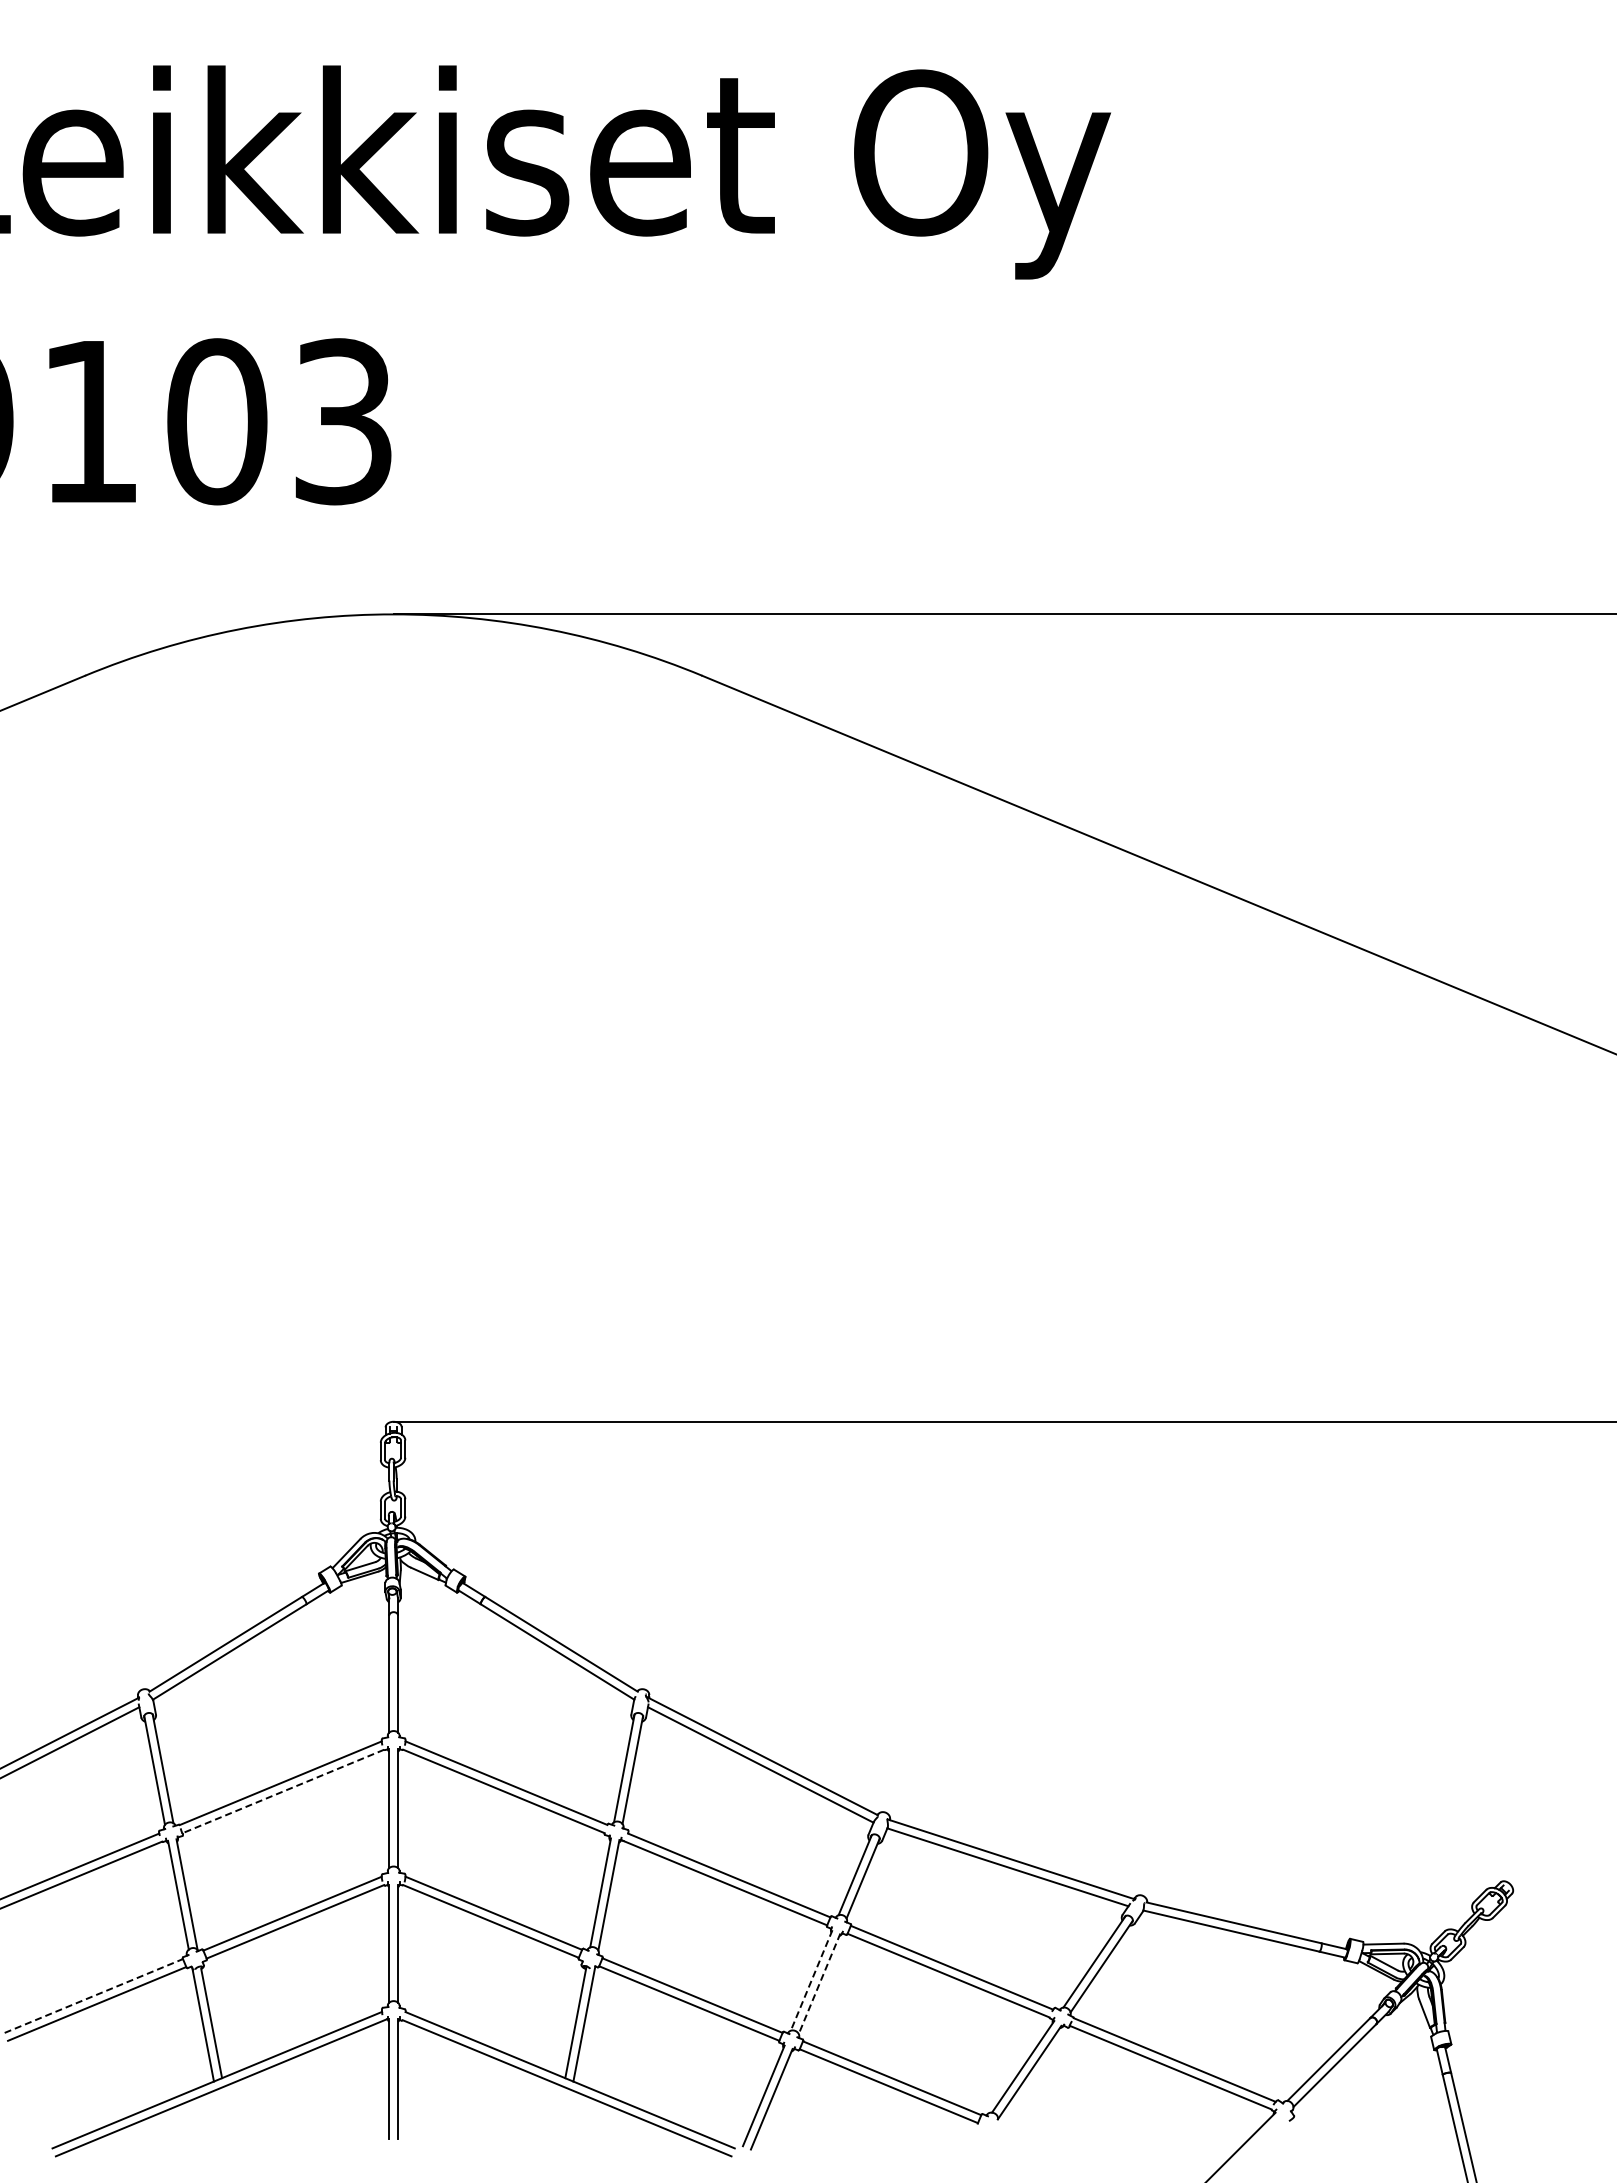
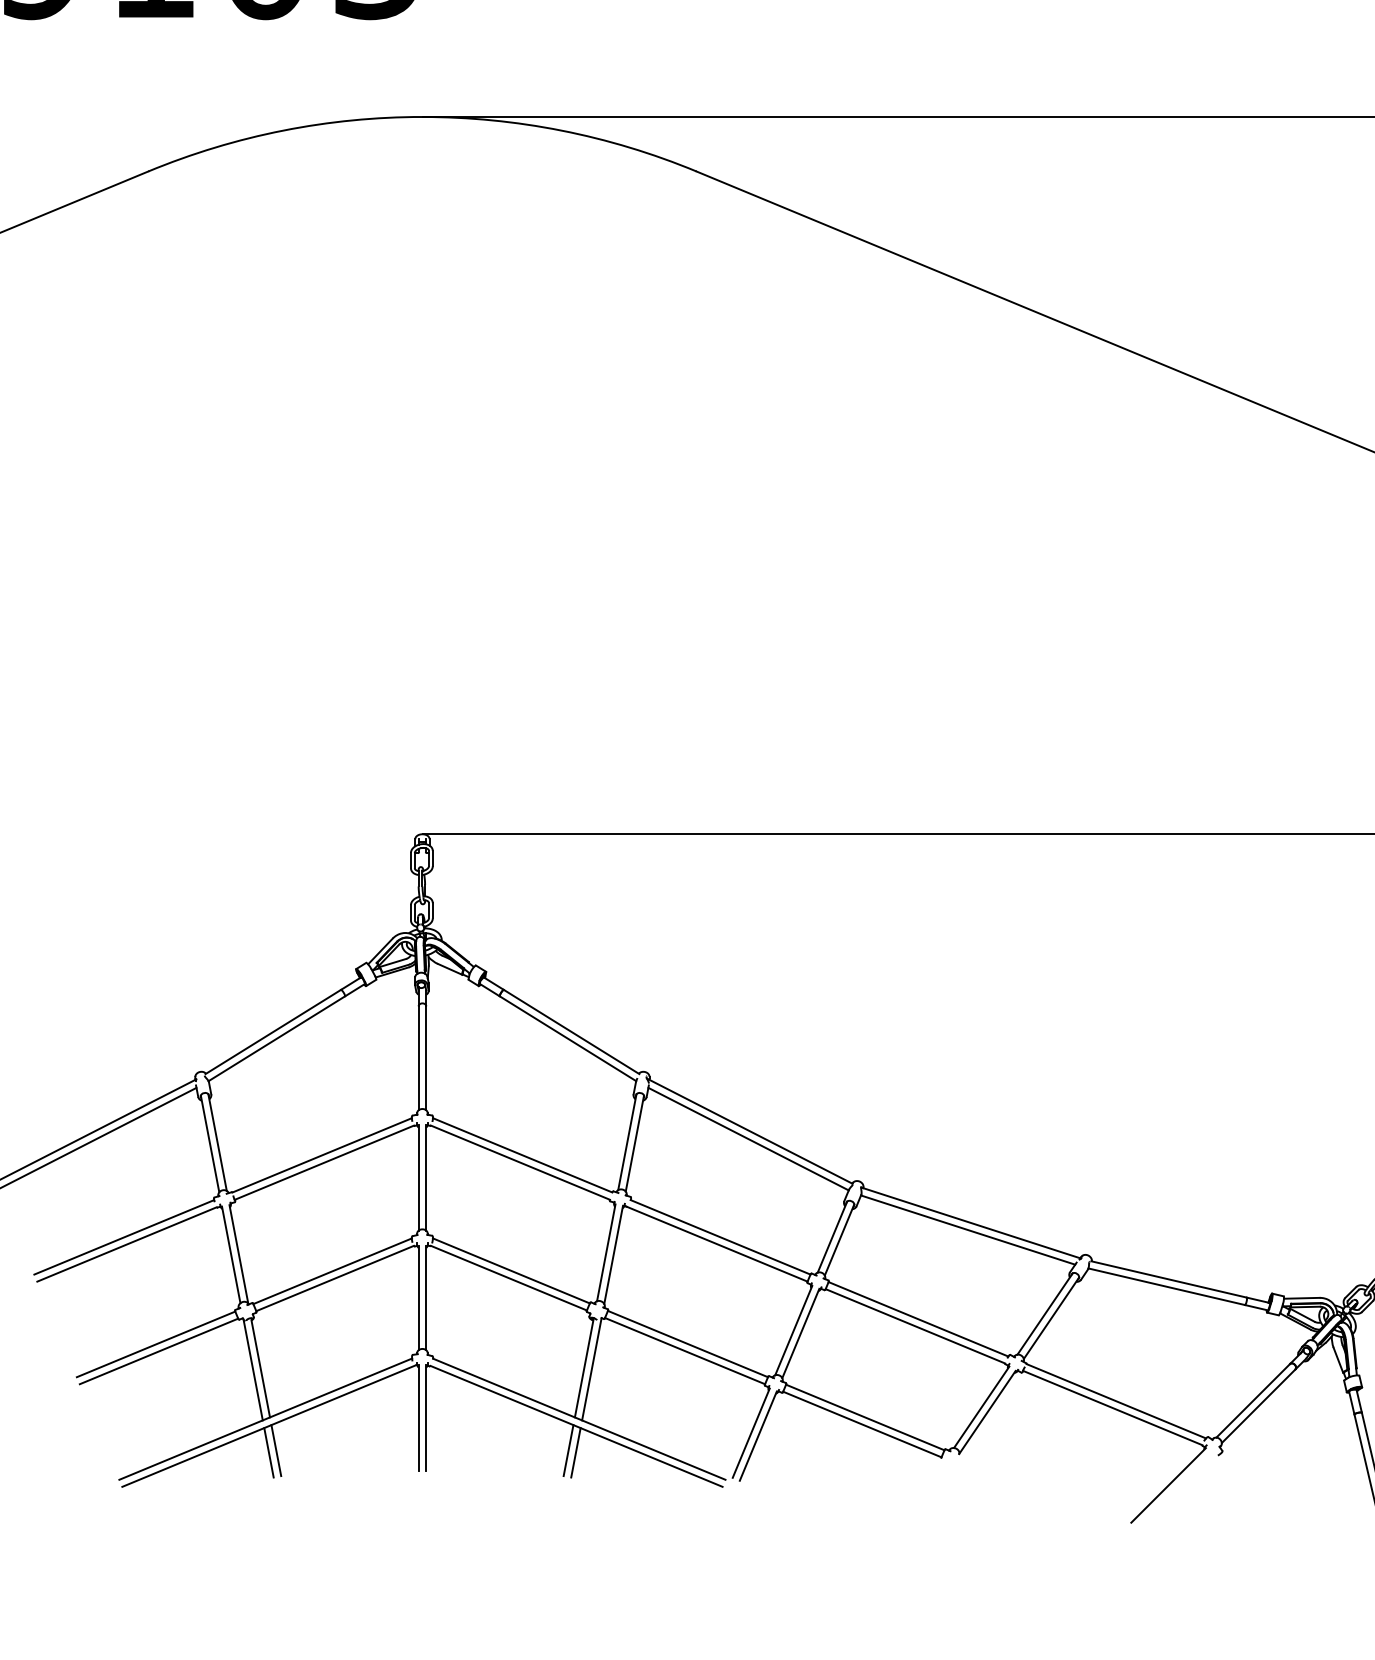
line: (282, 1791) -> (323, 1162), dashed -> solid
line: (811, 1980) -> (793, 1330), dashed -> solid
line: (819, 1984) -> (800, 1334), dashed -> solid
line: (93, 1996) -> (155, 1344), dashed -> solid
line: (228, 2115) -> (275, 1450), added
line: (557, 2115) -> (567, 1450), added
line: (220, 2117) -> (268, 1452), added
line: (566, 2117) -> (575, 1452), added

